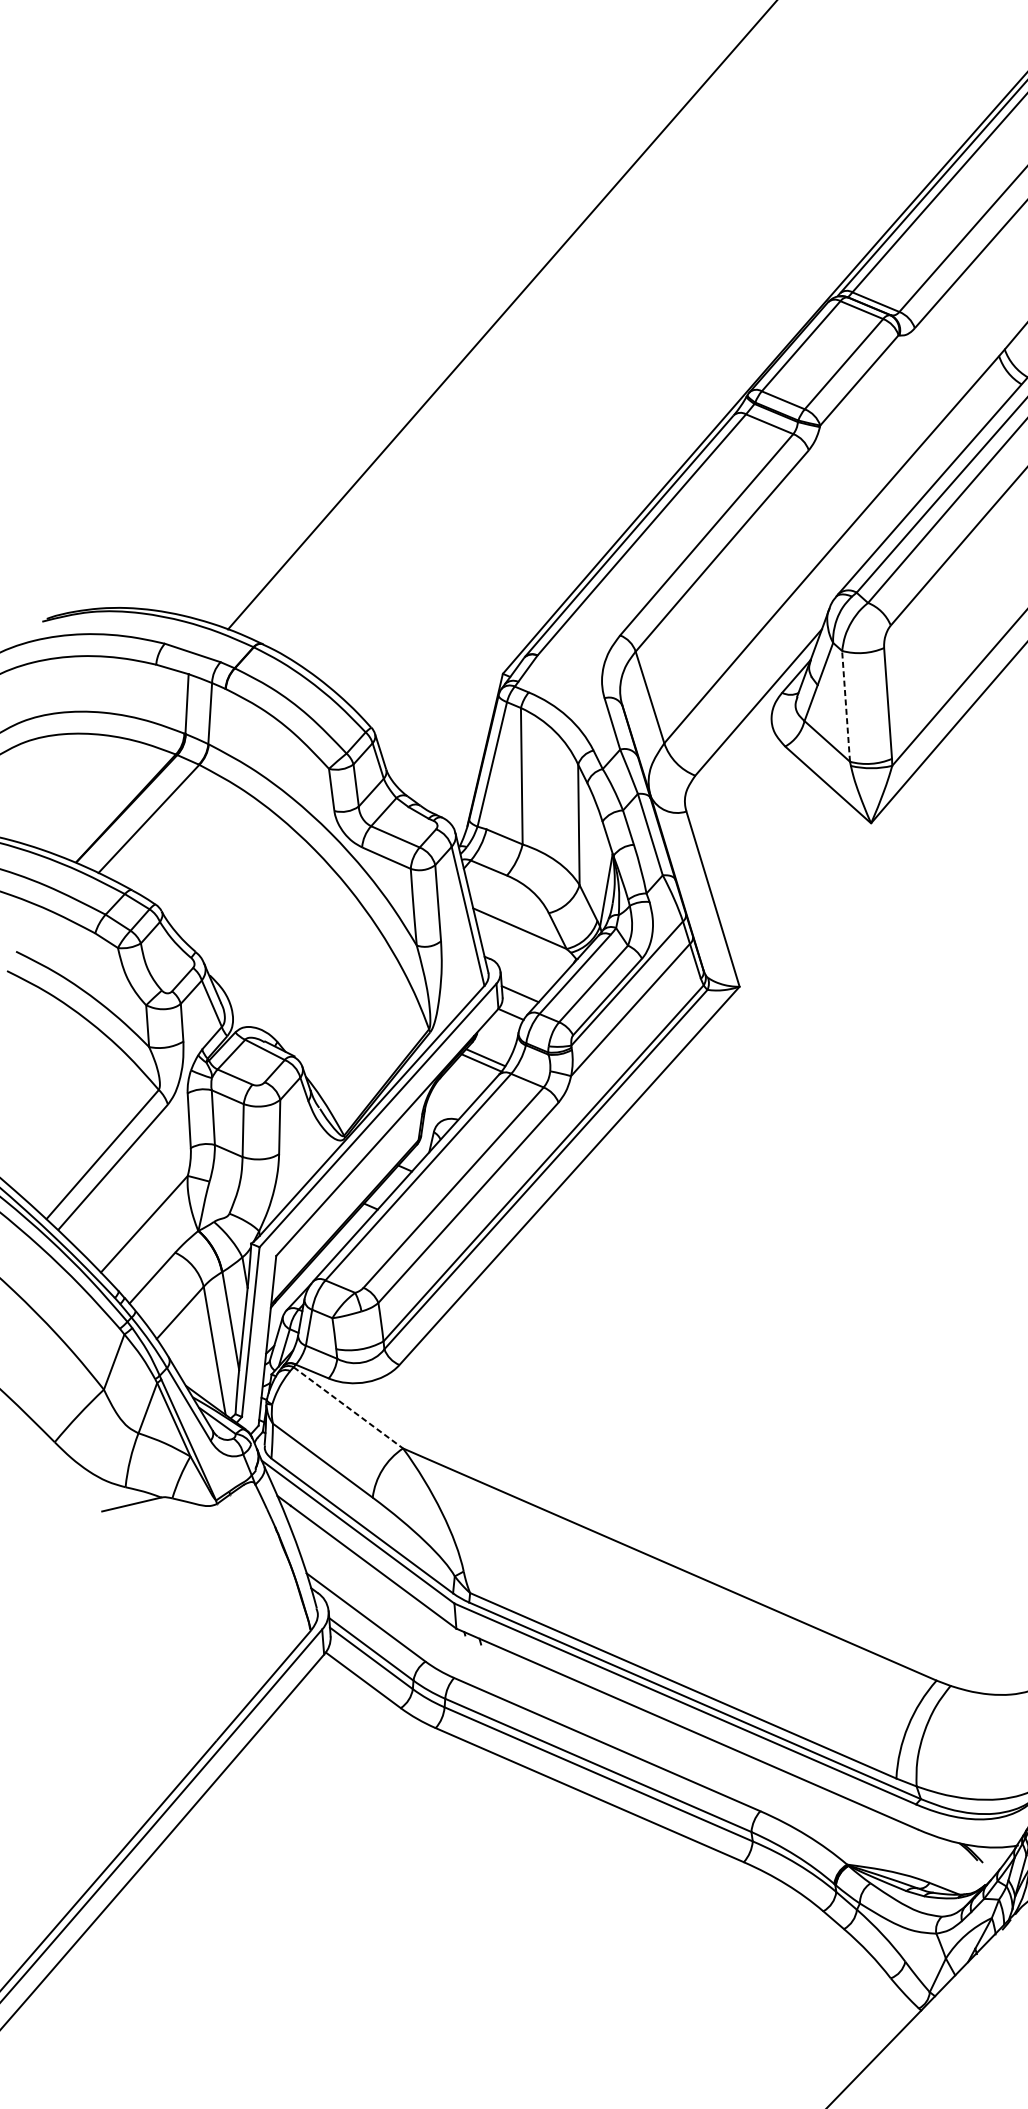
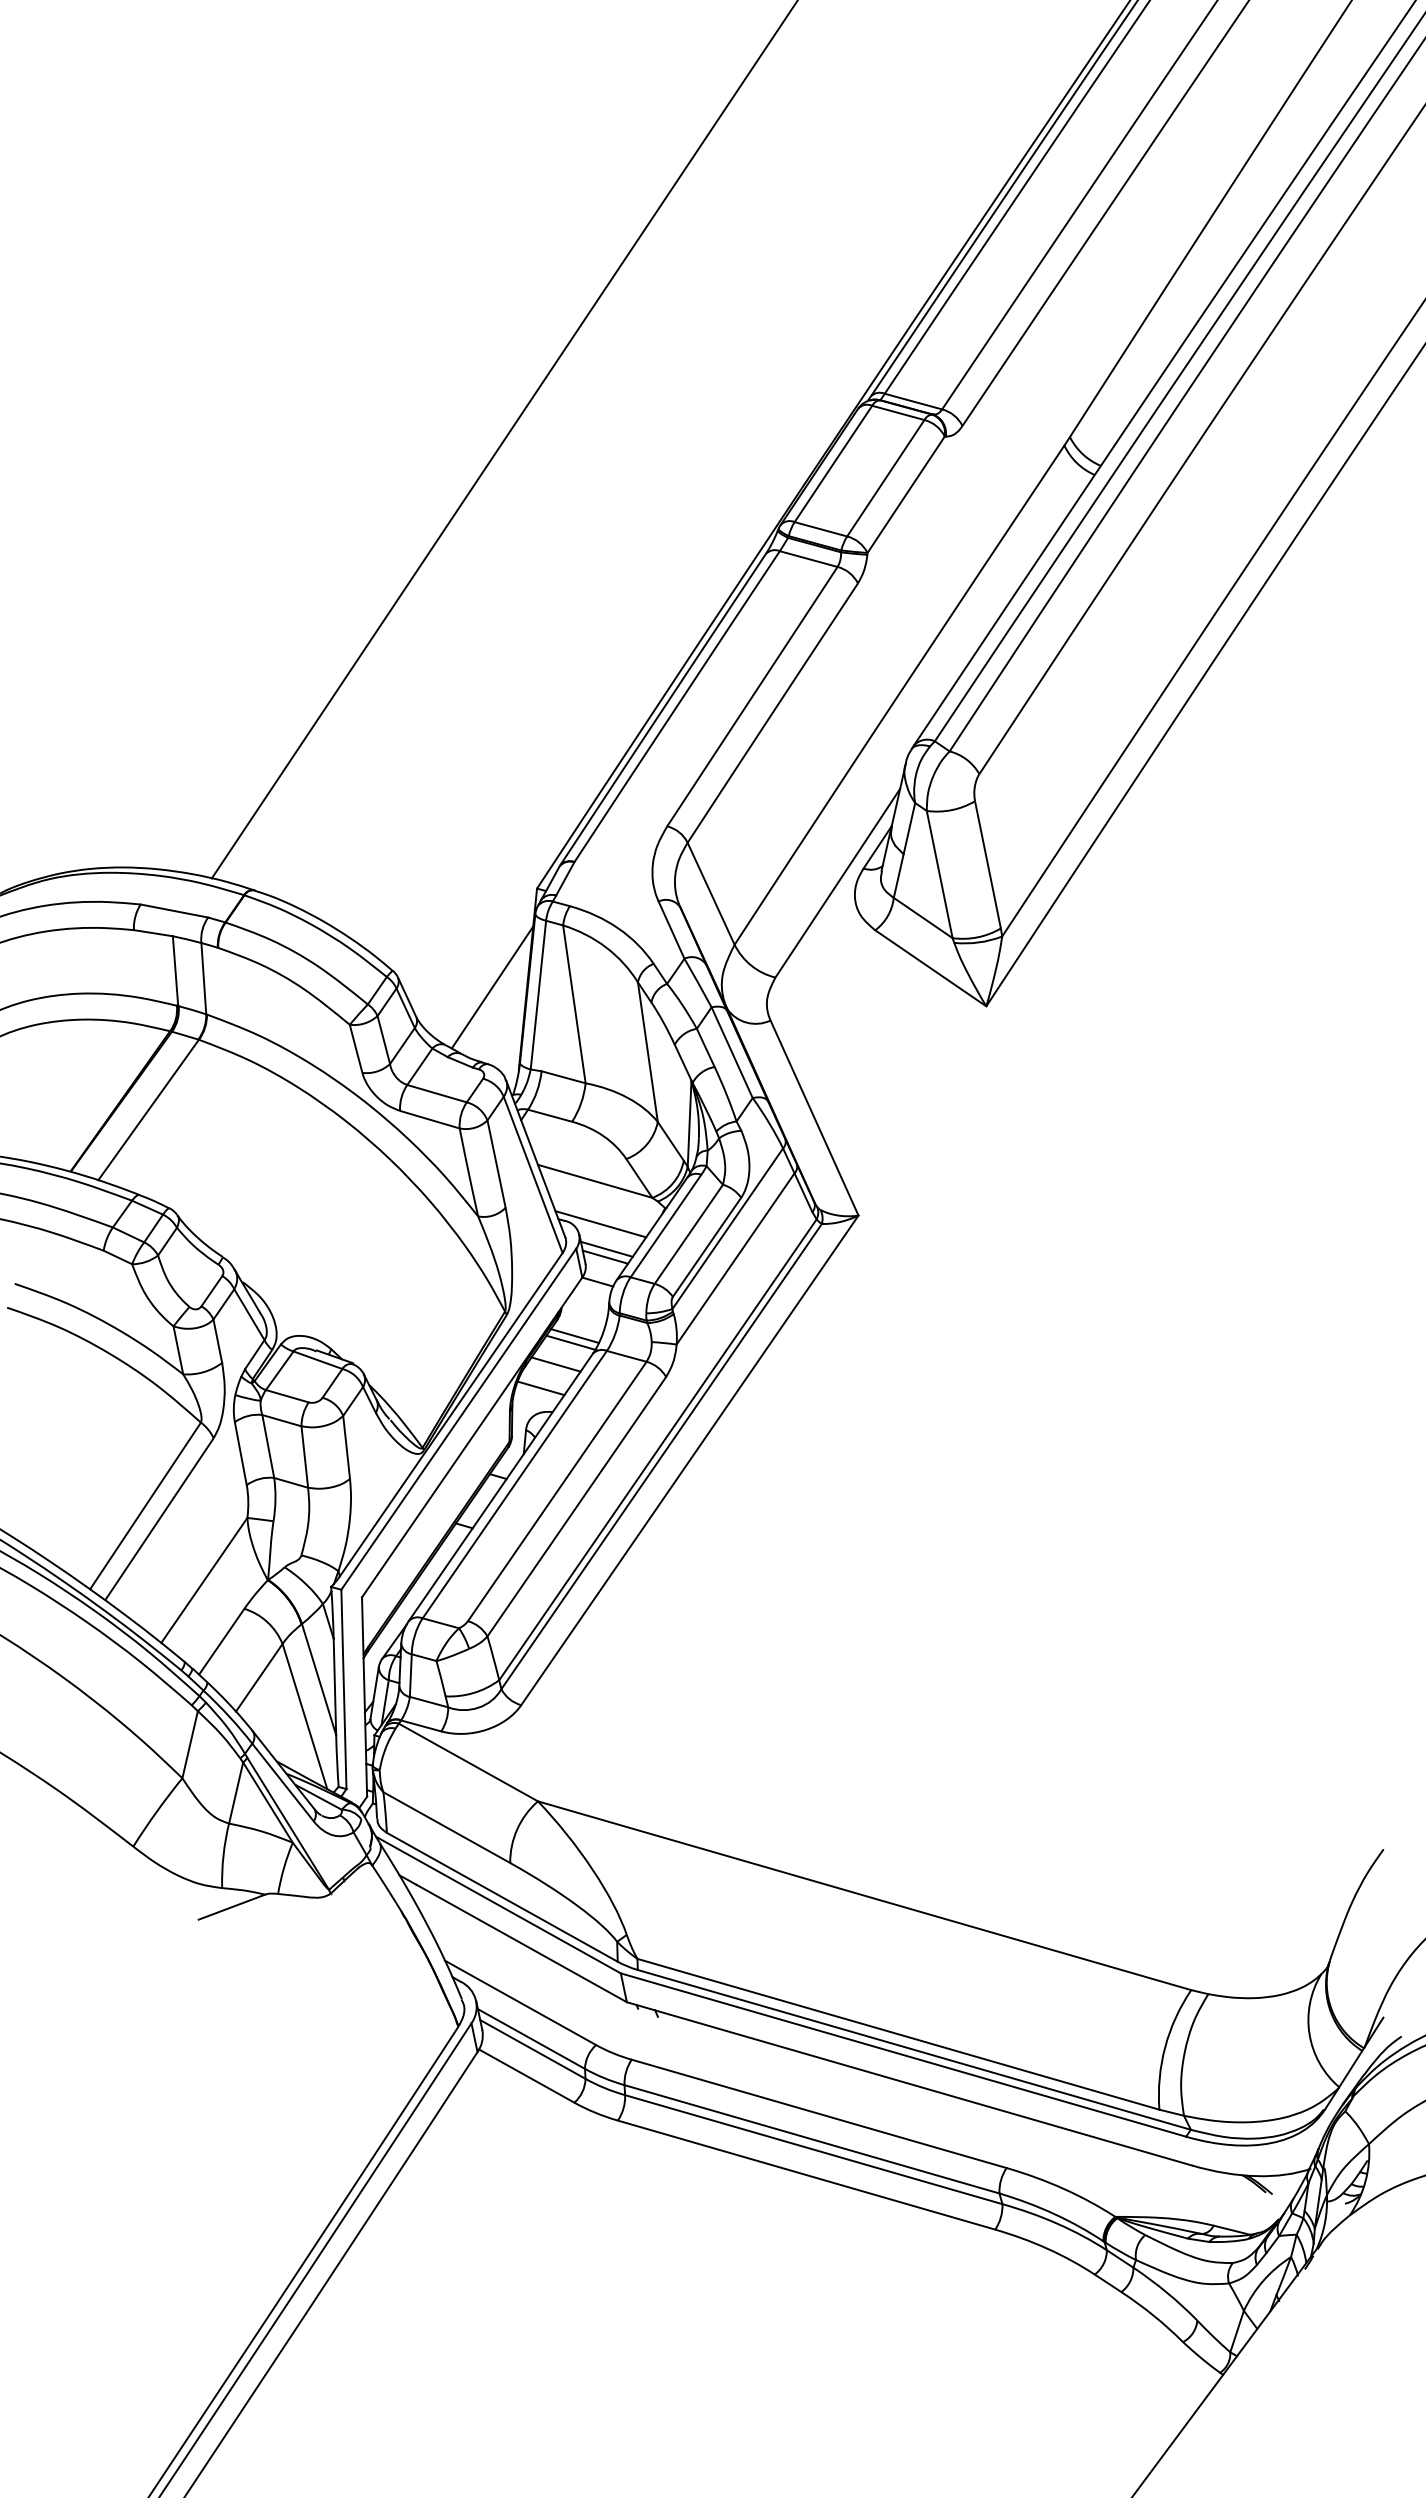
line: (845, 706) -> (939, 874), dashed -> solid
line: (454, 752) -> (492, 987), added
line: (519, 965) -> (600, 1224), added
line: (522, 986) -> (606, 1248), added
line: (466, 1079) -> (555, 1364), added
line: (450, 1098) -> (540, 1388), added
line: (348, 1407) -> (468, 1762), dashed -> solid

